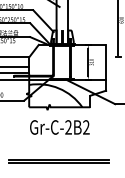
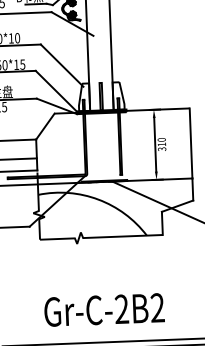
text: (59, 127) -> (103, 310), moved

